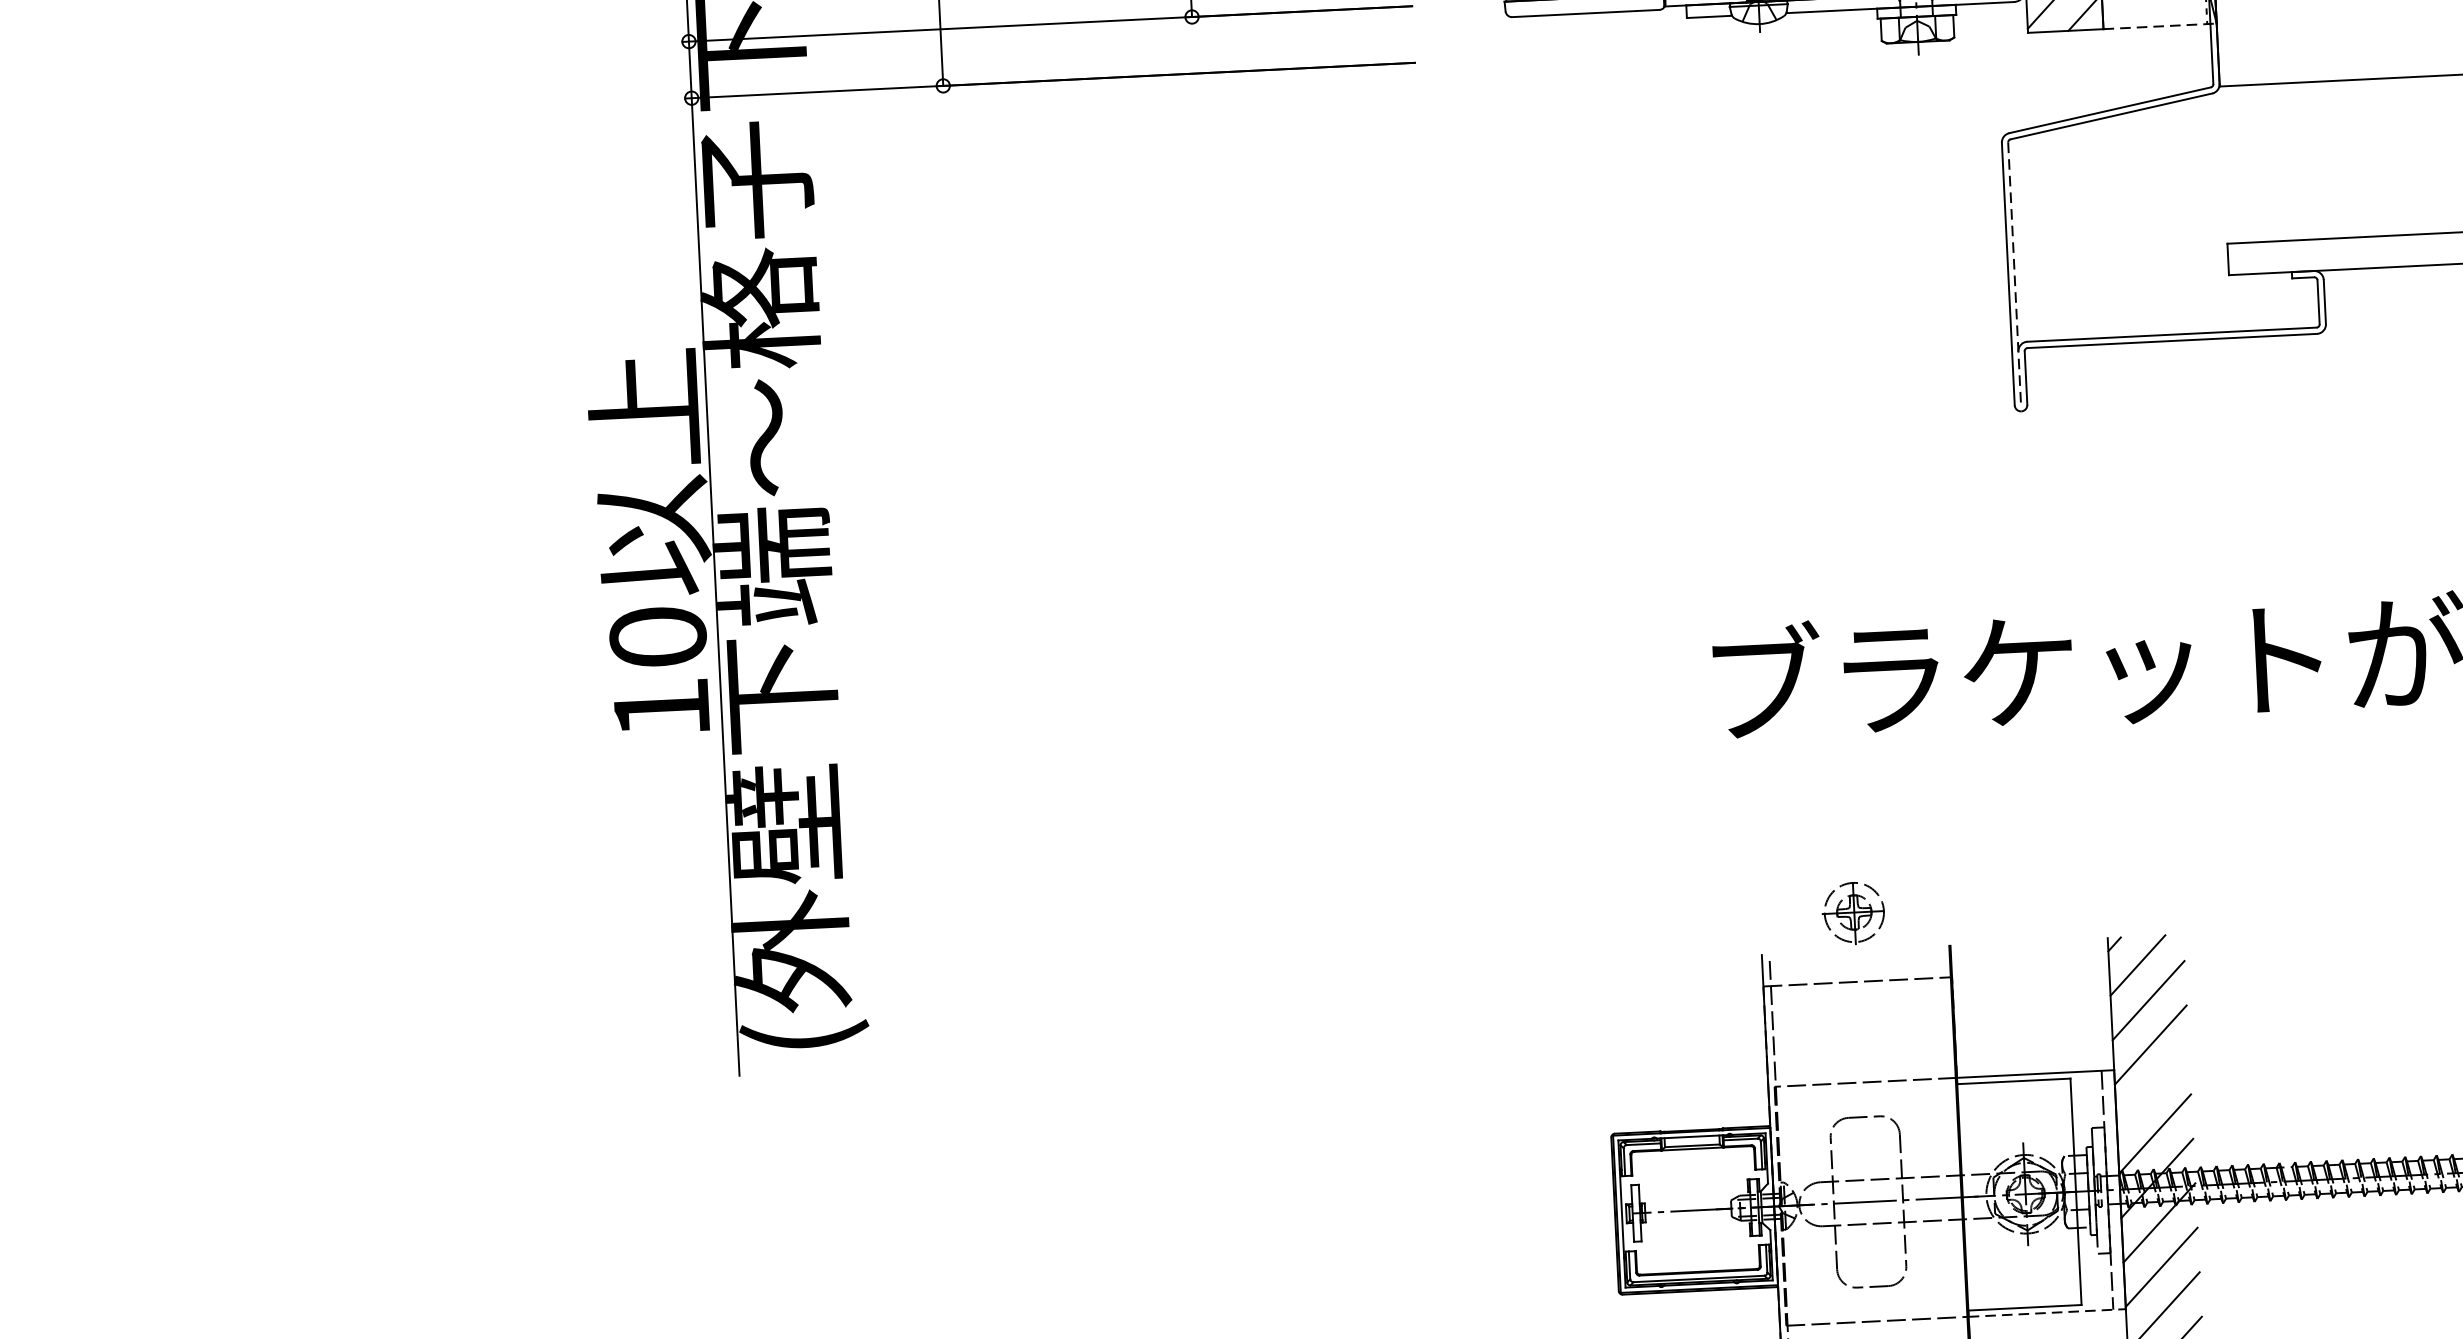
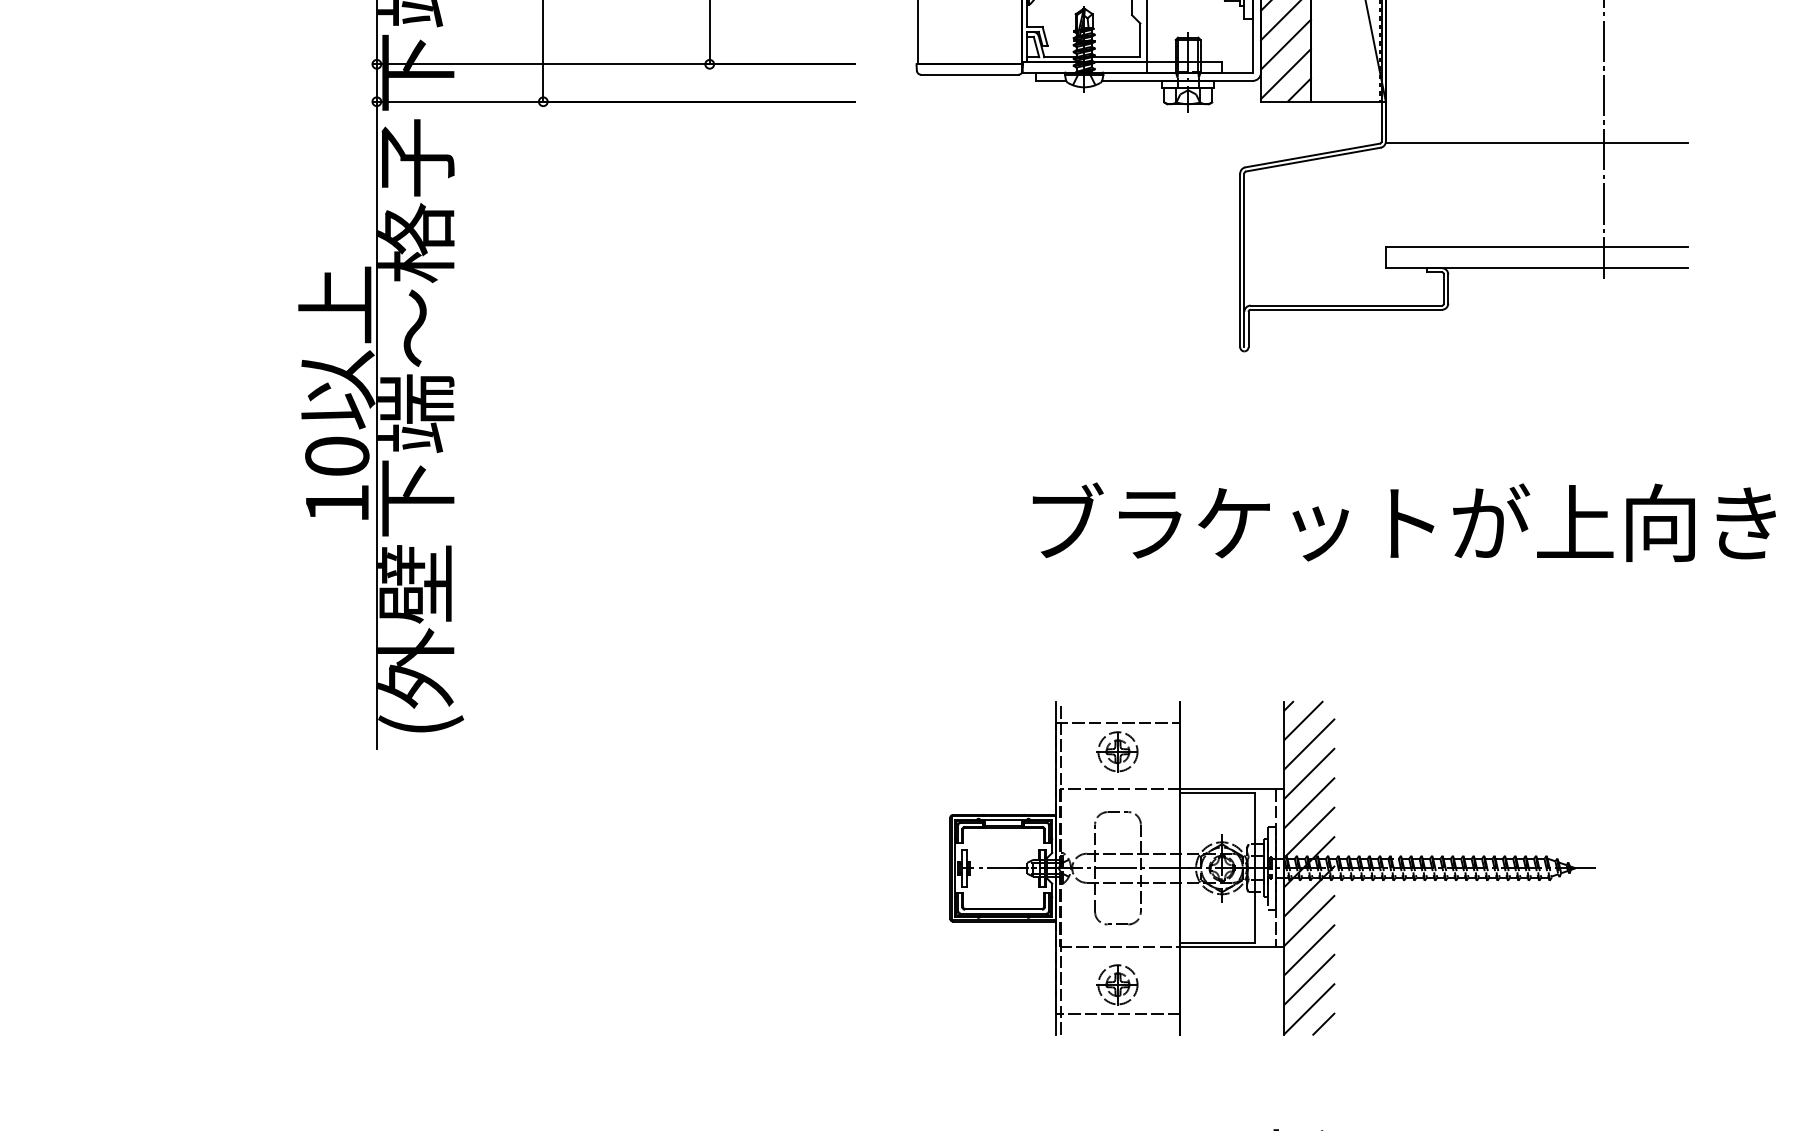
line: (2160, 25) -> (1348, 101), dashed -> solid
line: (2014, 273) -> (1244, 260), dashed -> solid
part: (1853, 912) -> (1117, 751), moved
line: (2153, 1089) -> (1309, 803), added
line: (2047, 1313) -> (1232, 947), dashed -> solid

